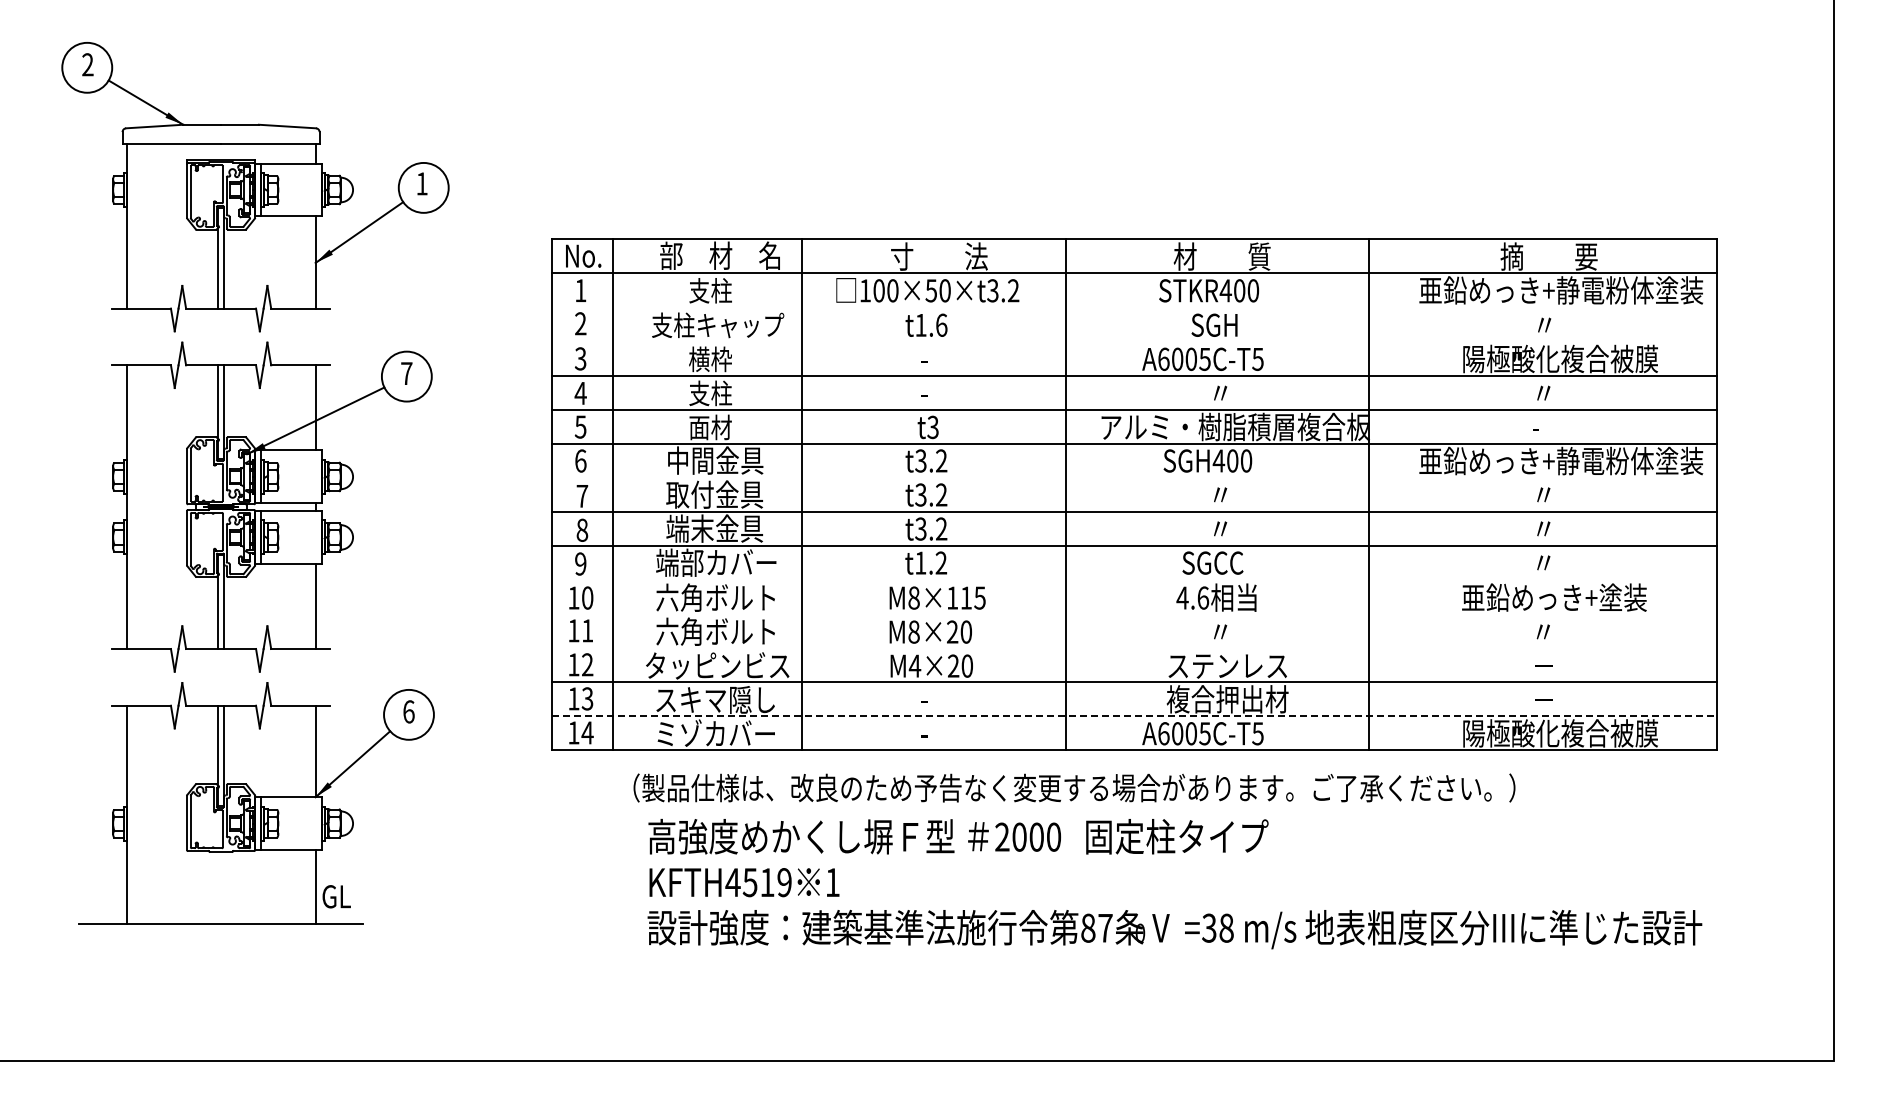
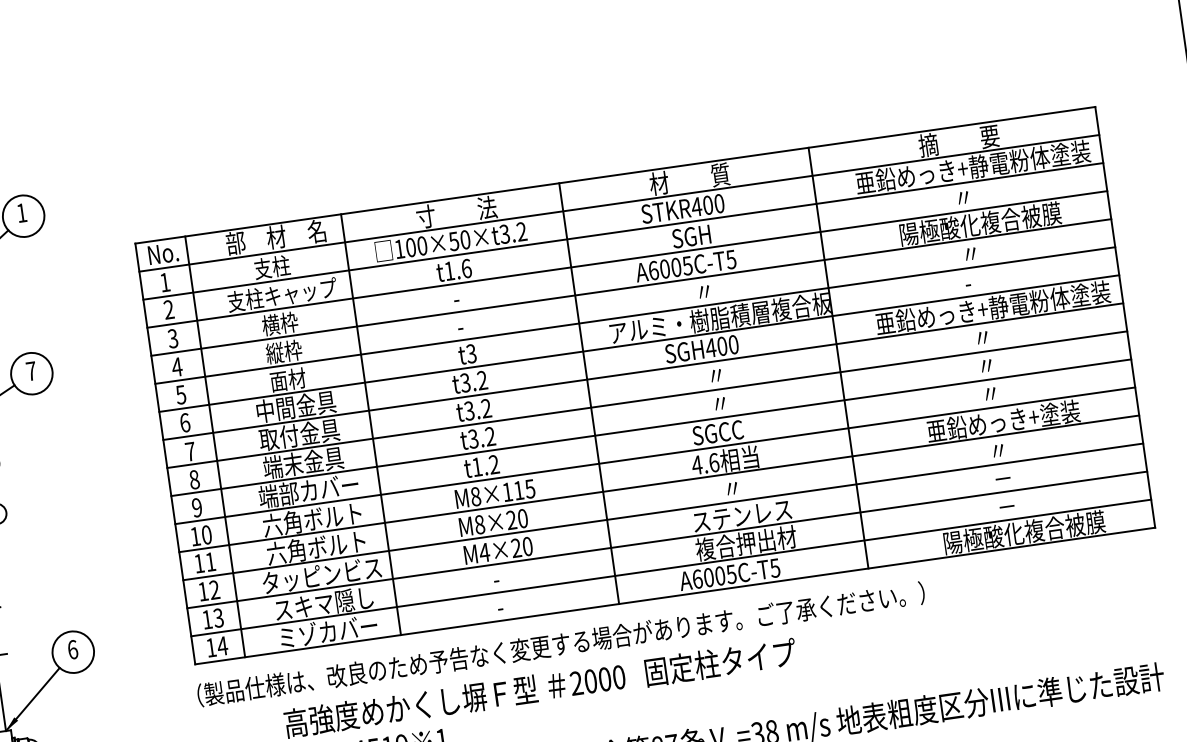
line: (1134, 307) -> (623, 231), added
line: (1134, 341) -> (627, 259), added
text: (710, 393) -> (284, 352), 支柱 -> 縦枠
line: (1134, 477) -> (643, 371), added
line: (1134, 579) -> (655, 455), added
line: (1134, 613) -> (659, 483), added
line: (1134, 647) -> (663, 511), added
line: (1134, 715) -> (671, 567), dashed -> solid
text: (1074, 787) -> (561, 643), moved

